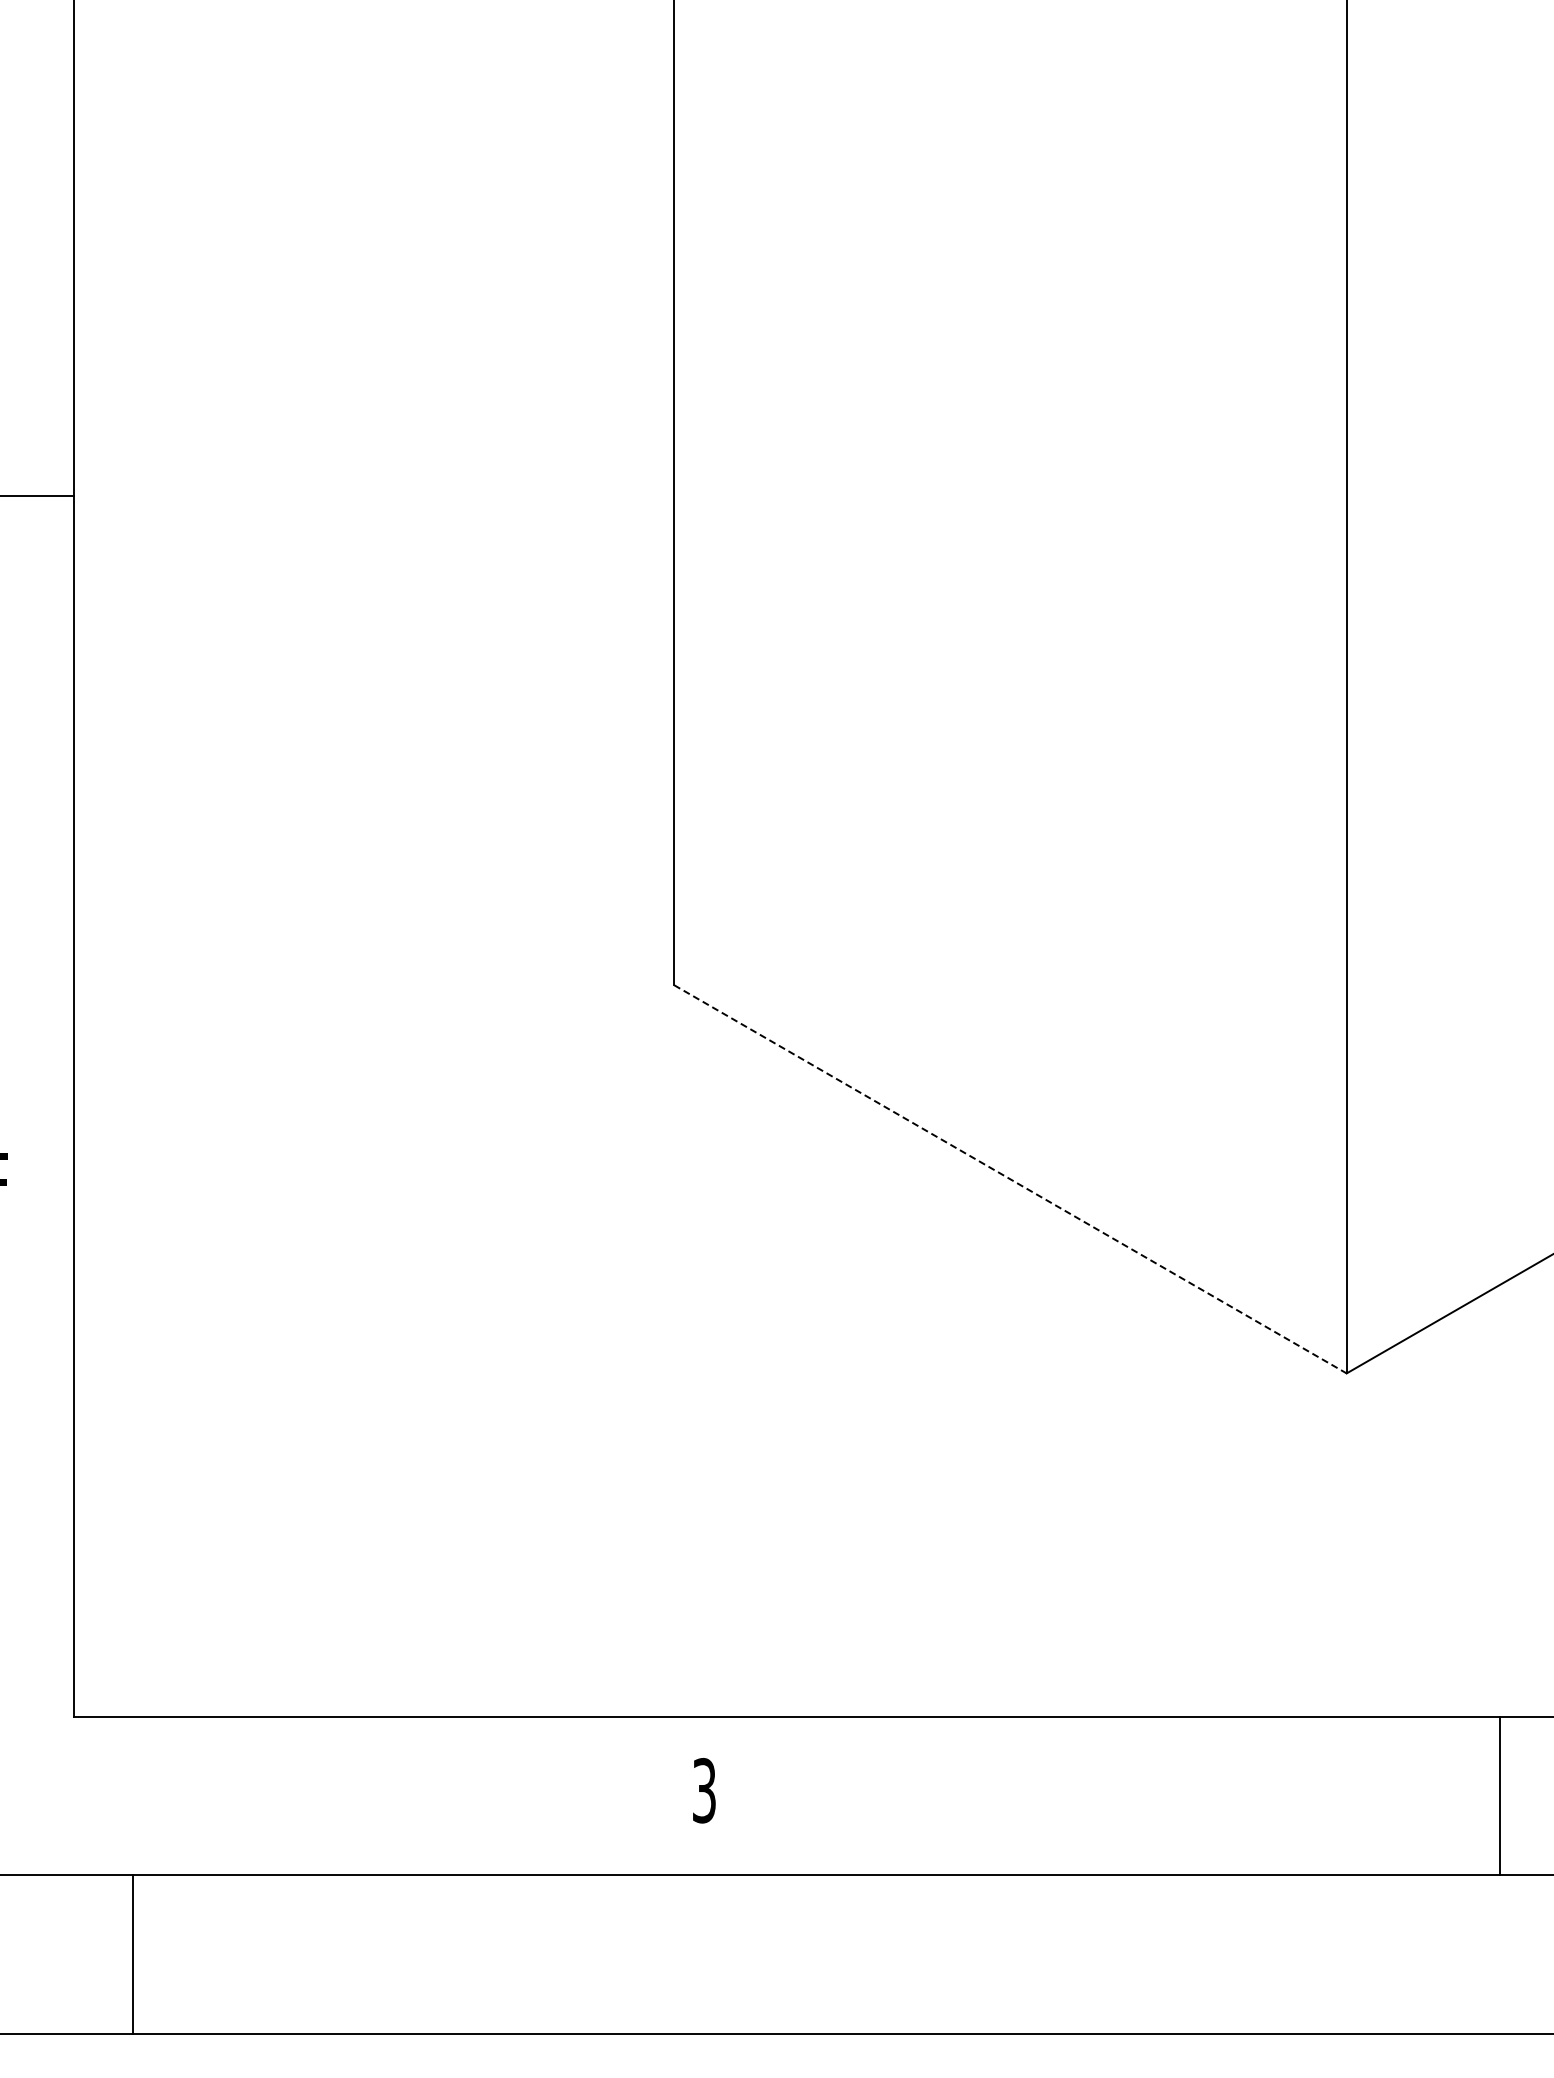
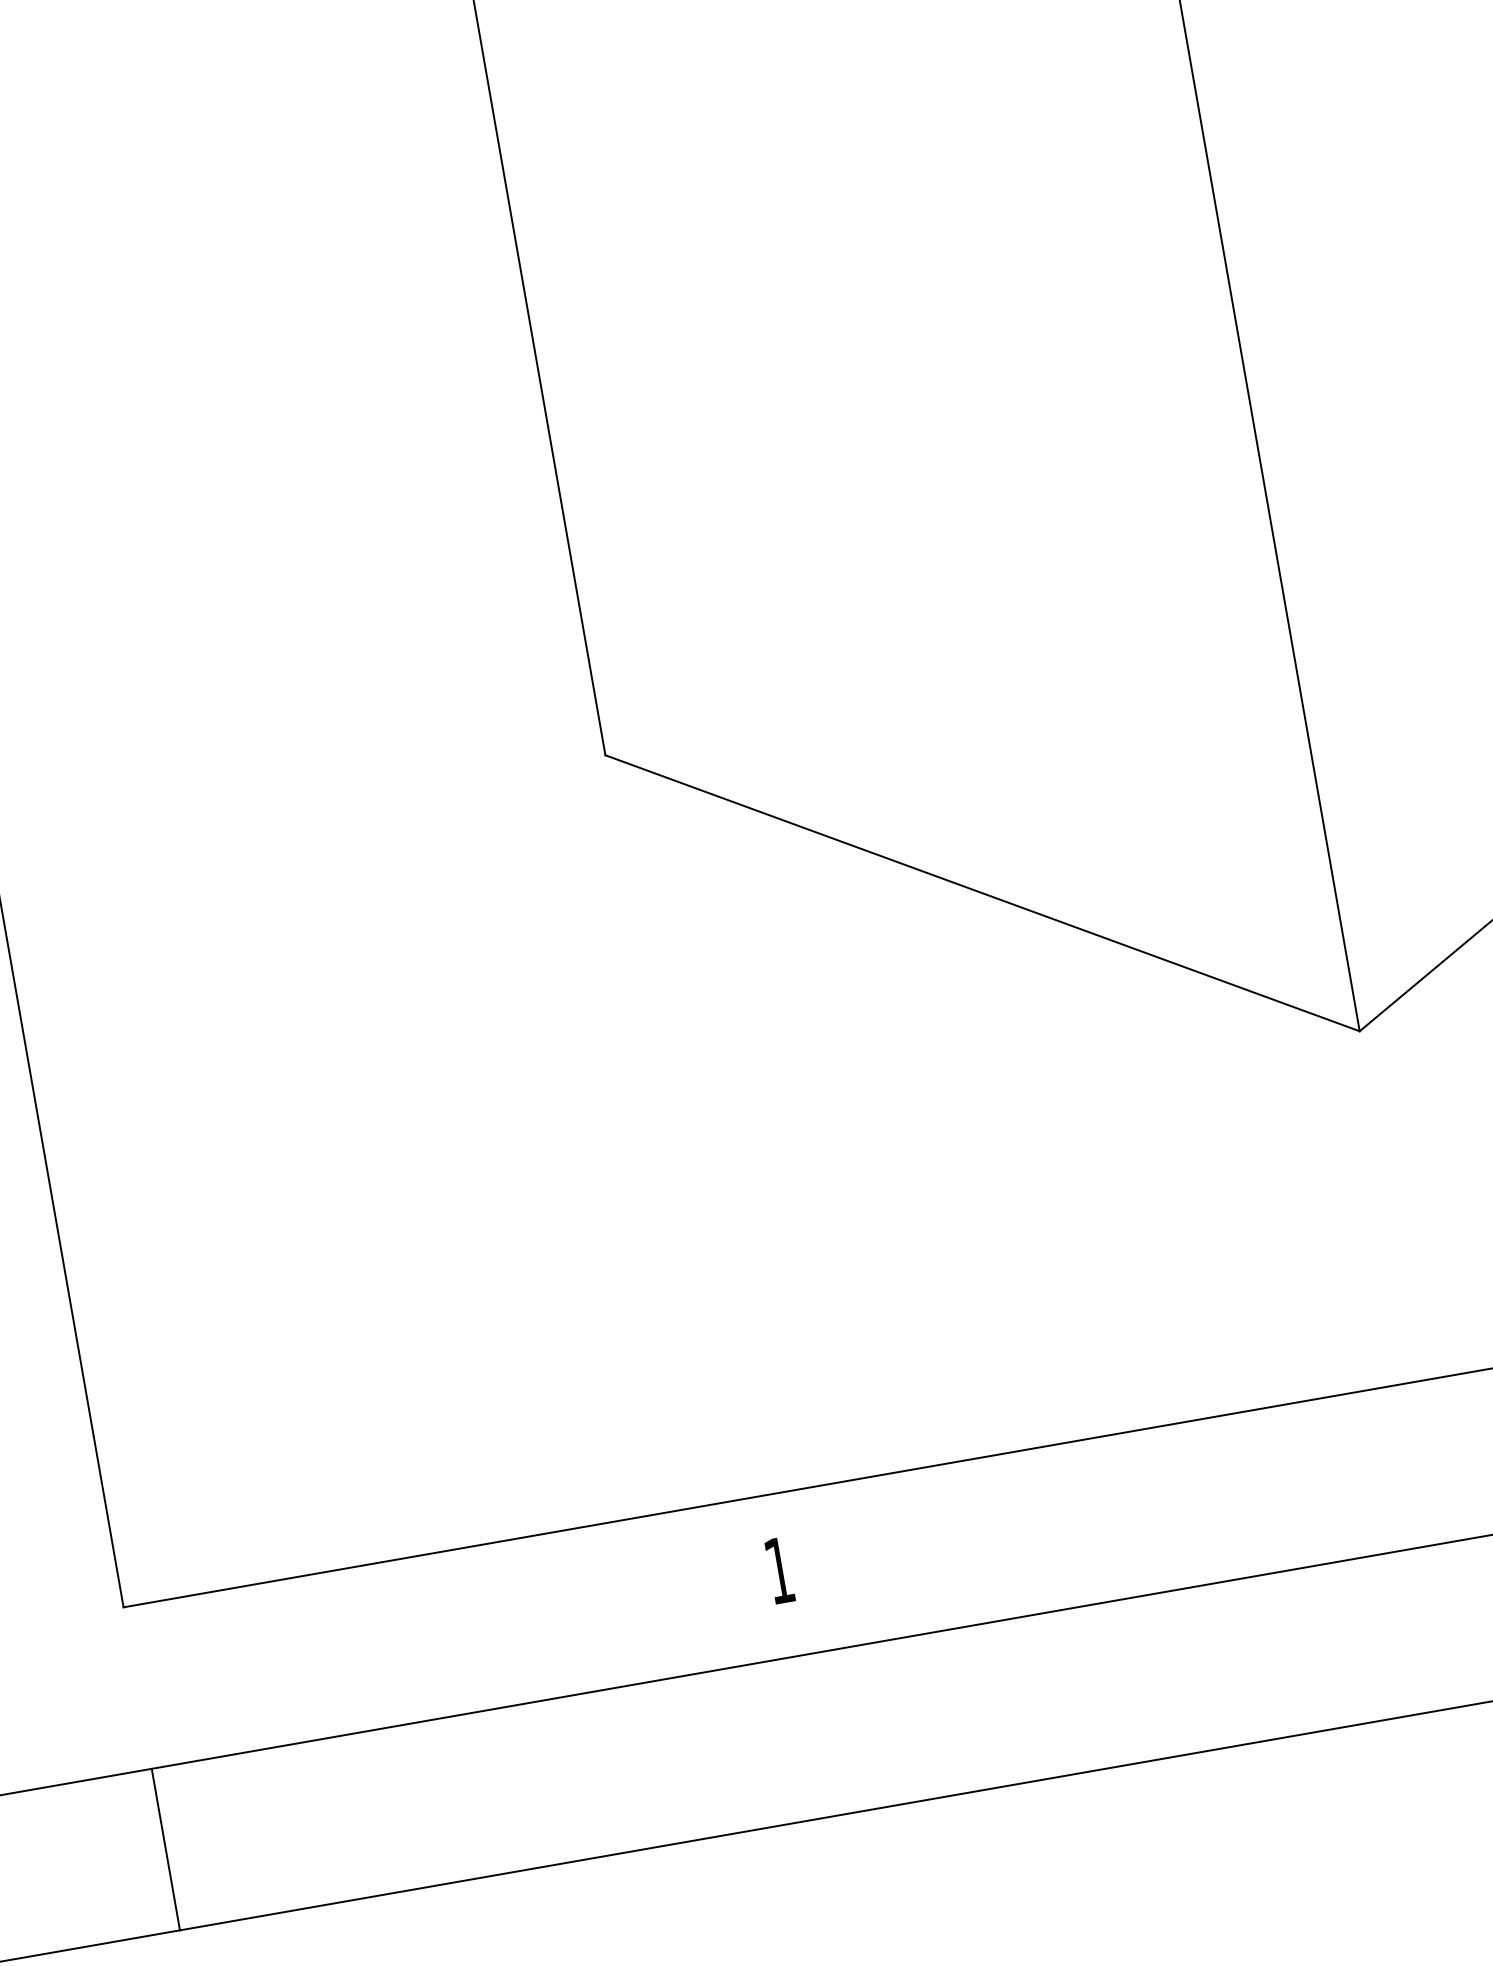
line: (1010, 1179) -> (982, 893), dashed -> solid
text: (704, 1790) -> (779, 1570), 3 -> 1
line: (132, 1954) -> (165, 1849), moved

